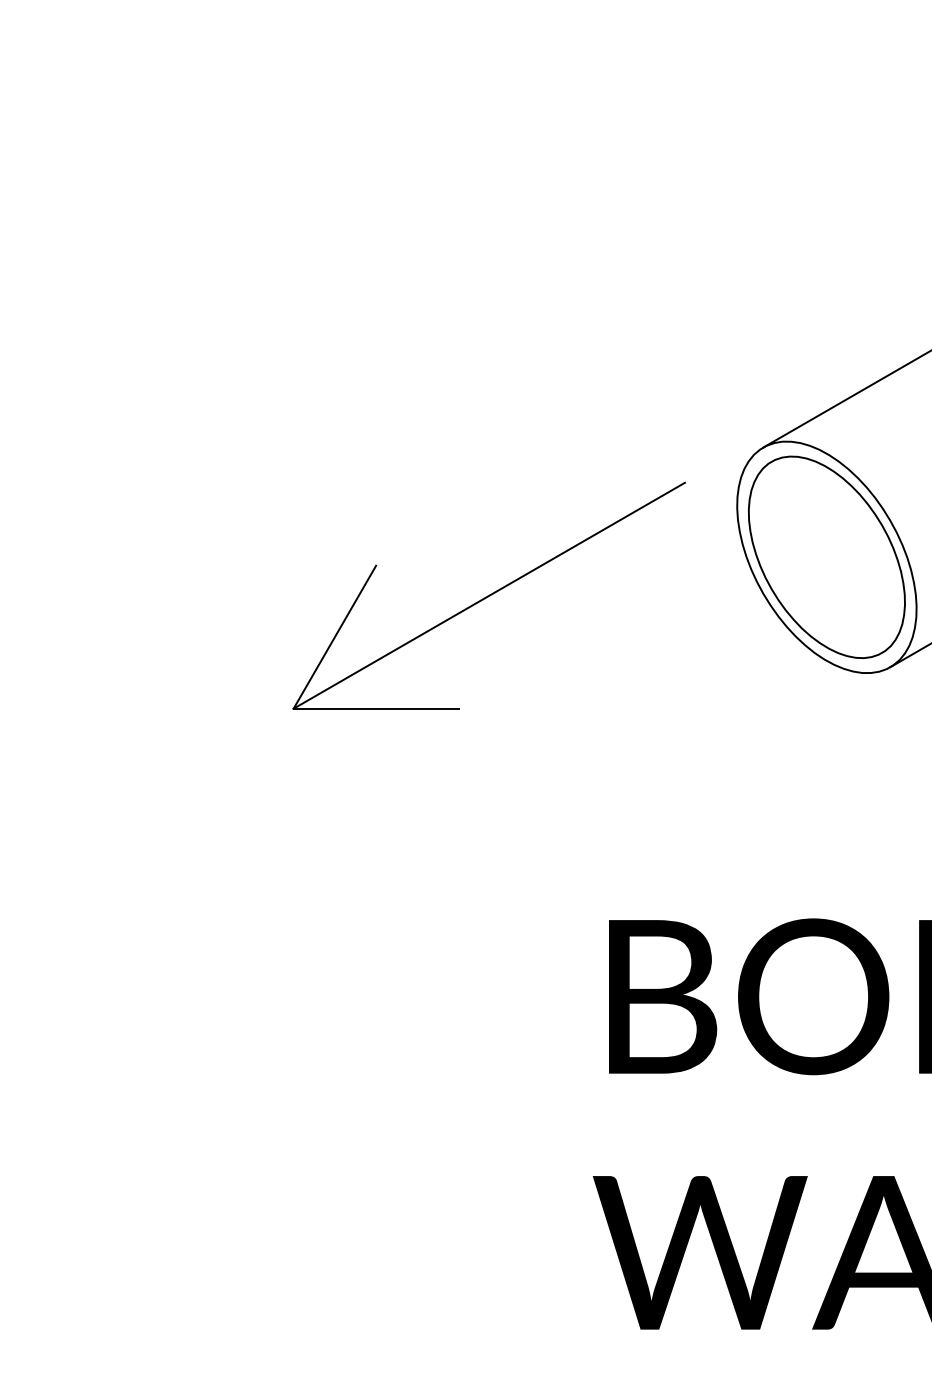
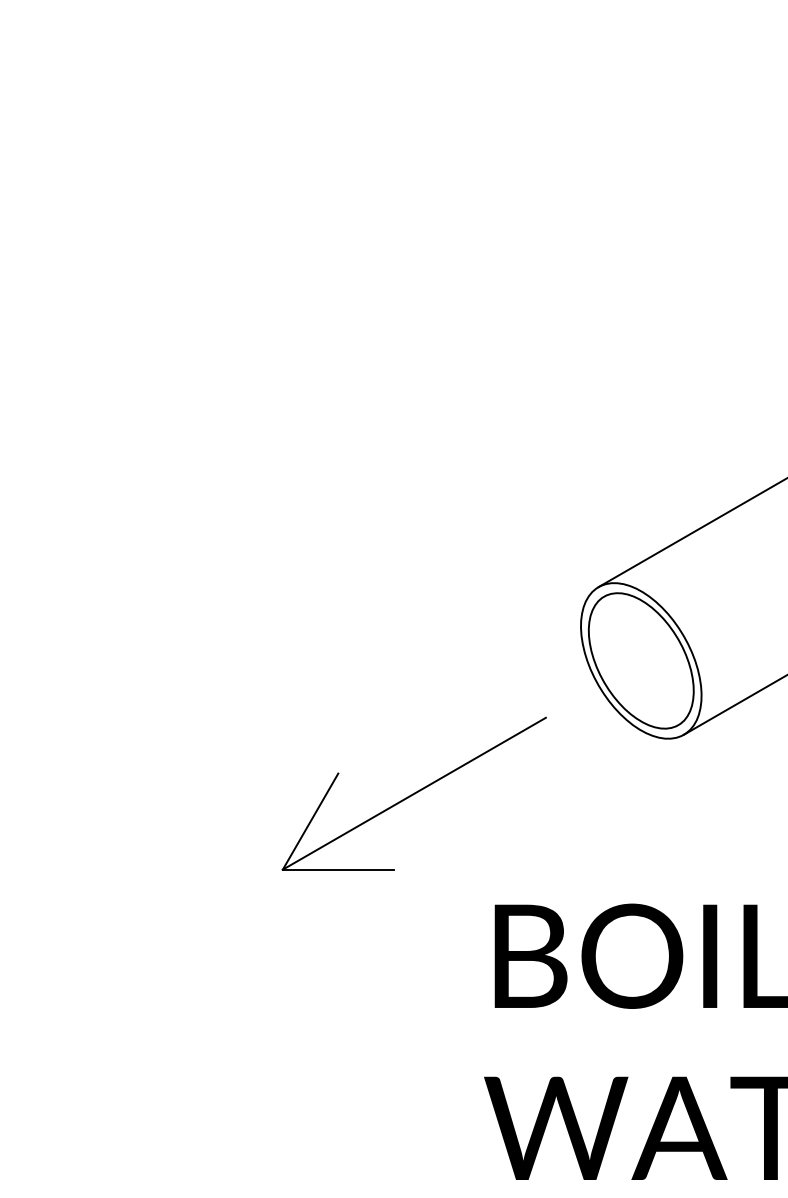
part: (488, 595) -> (413, 793), moved

